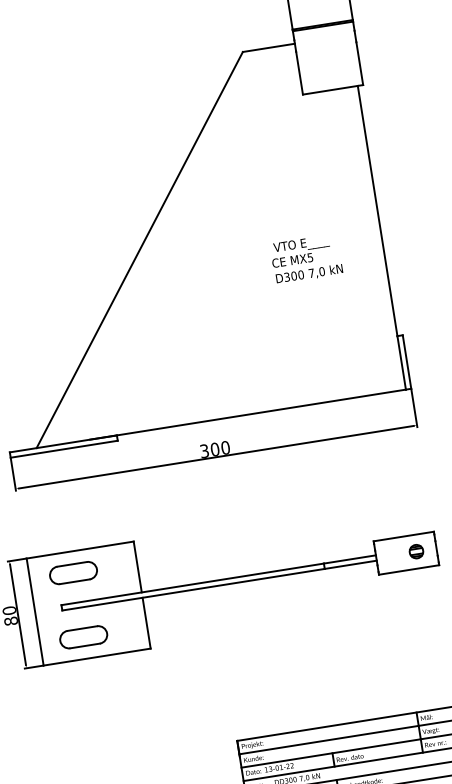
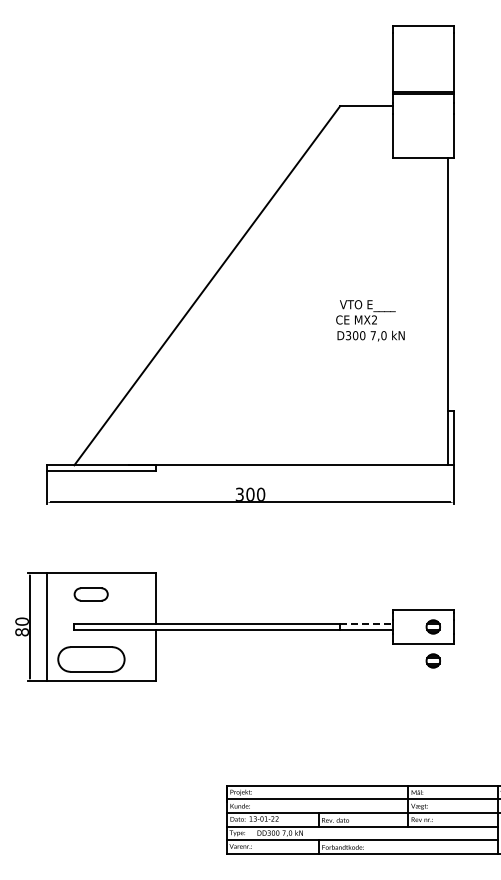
text: (310, 257) -> (374, 319), MX5 -> MX2
line: (350, 559) -> (366, 624), solid -> dashed
part: (72, 573) -> (90, 594), size x0.7
part: (420, 584) -> (432, 660), added
part: (82, 637) -> (90, 659), size x1.4

